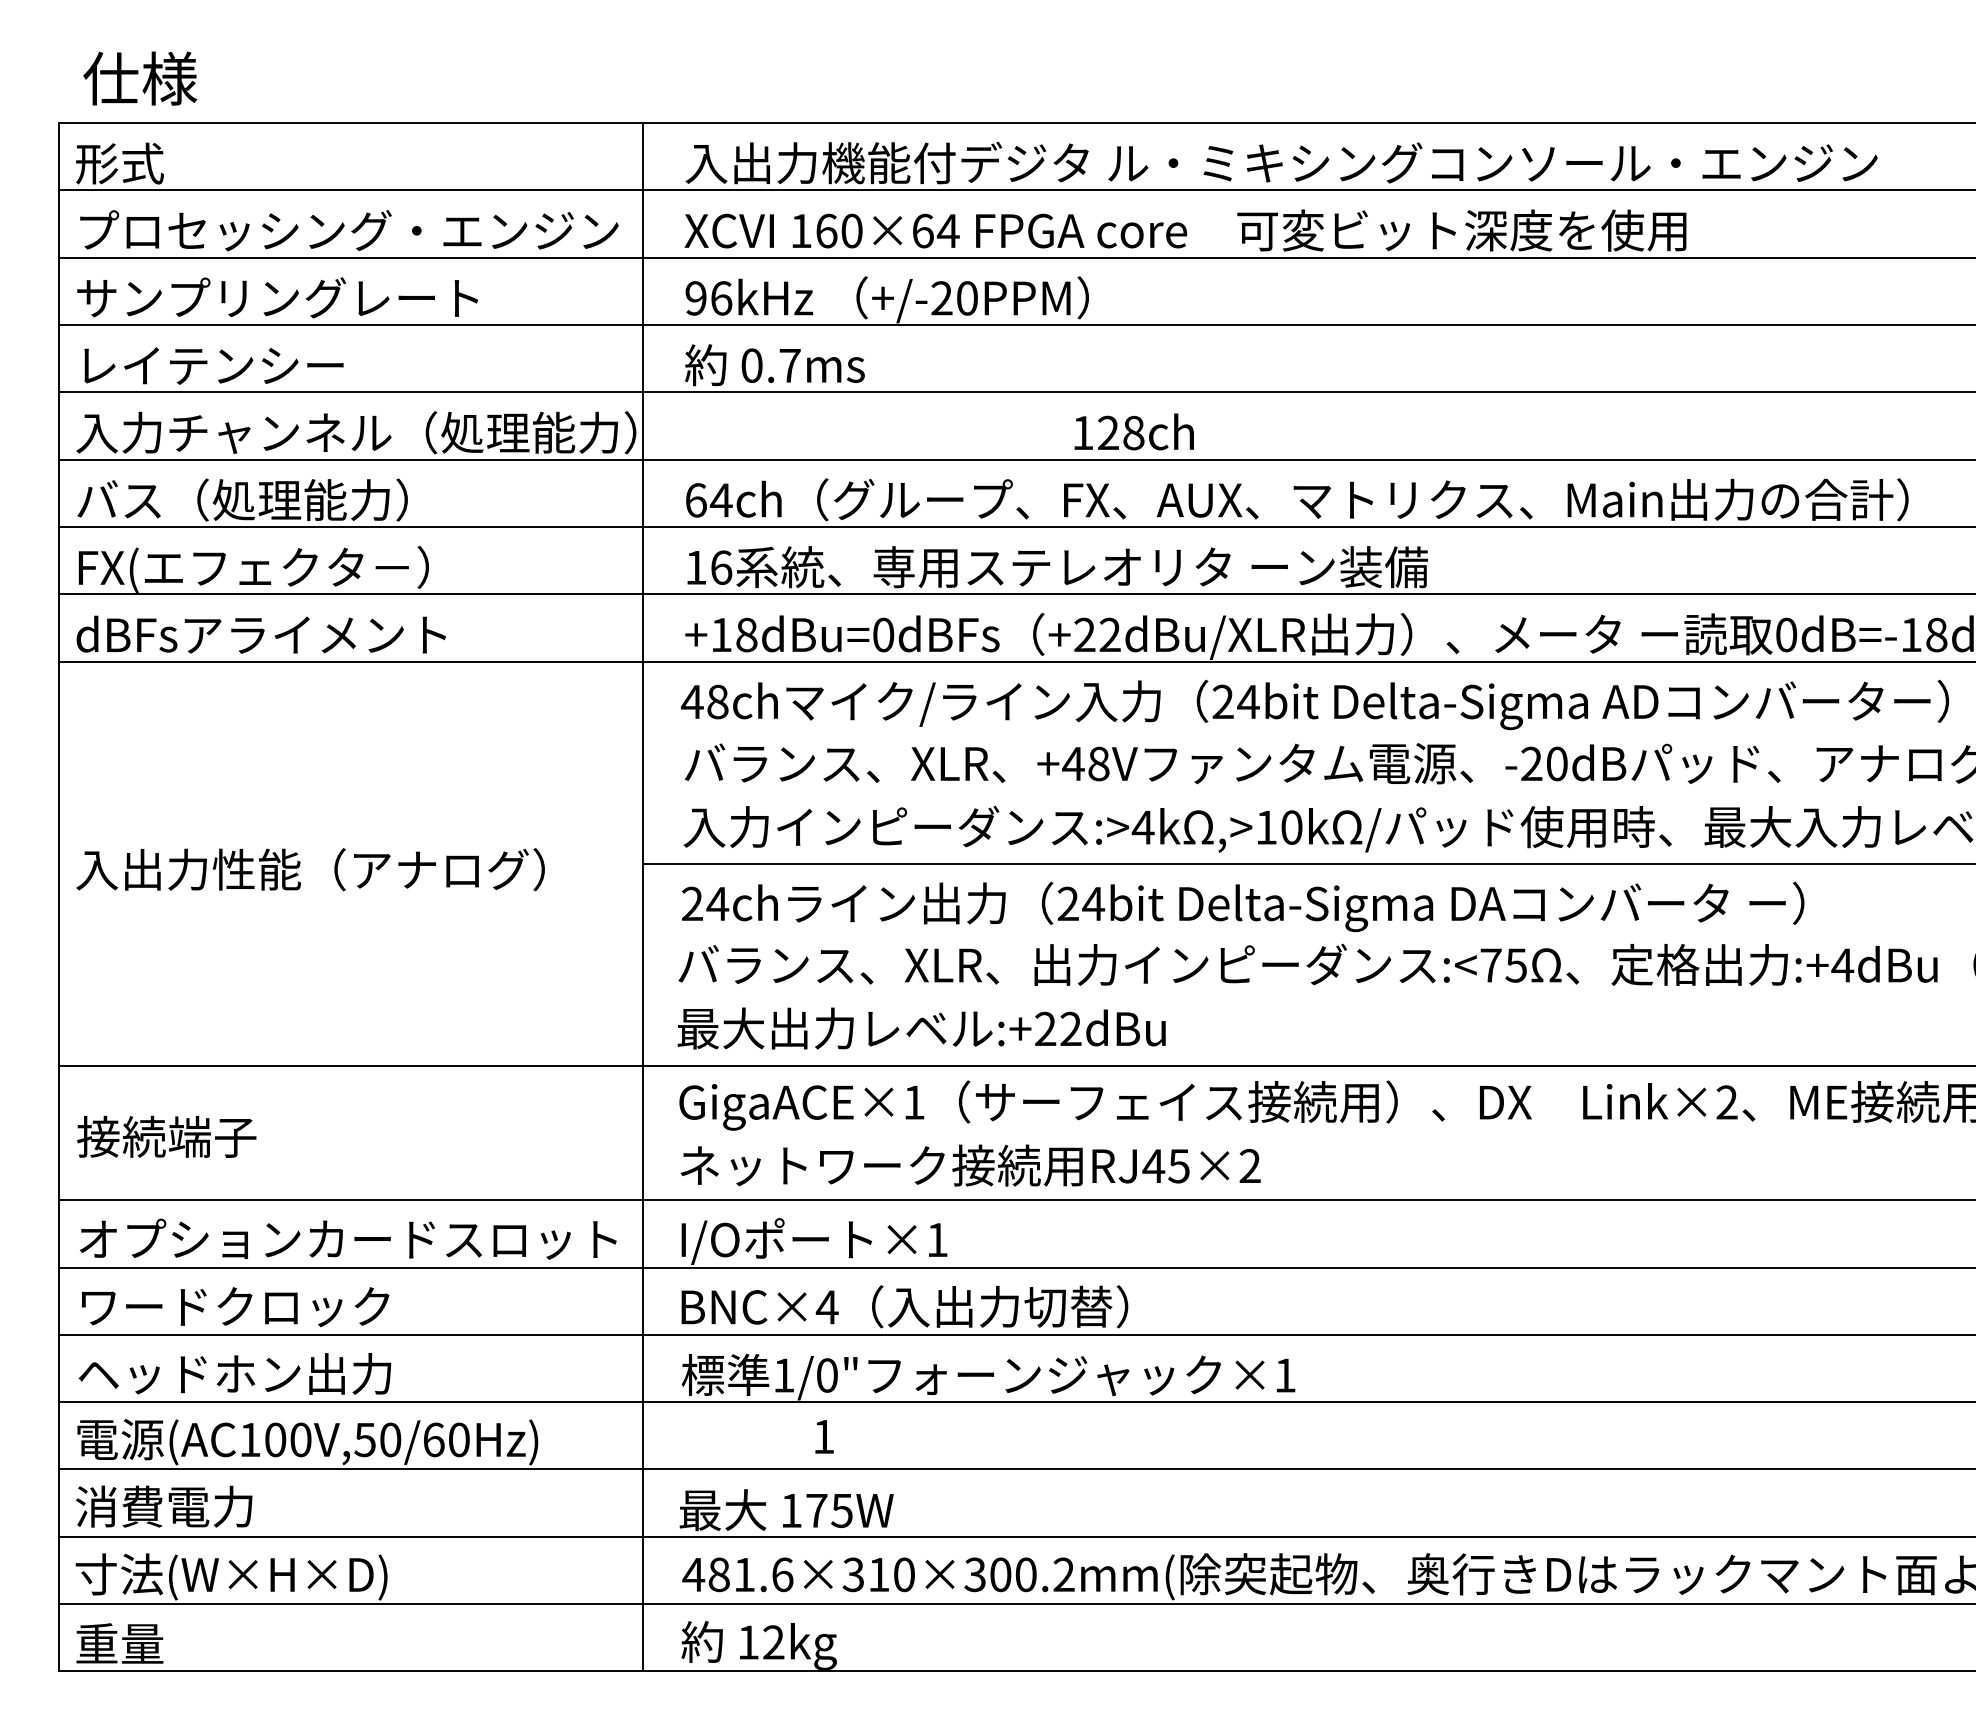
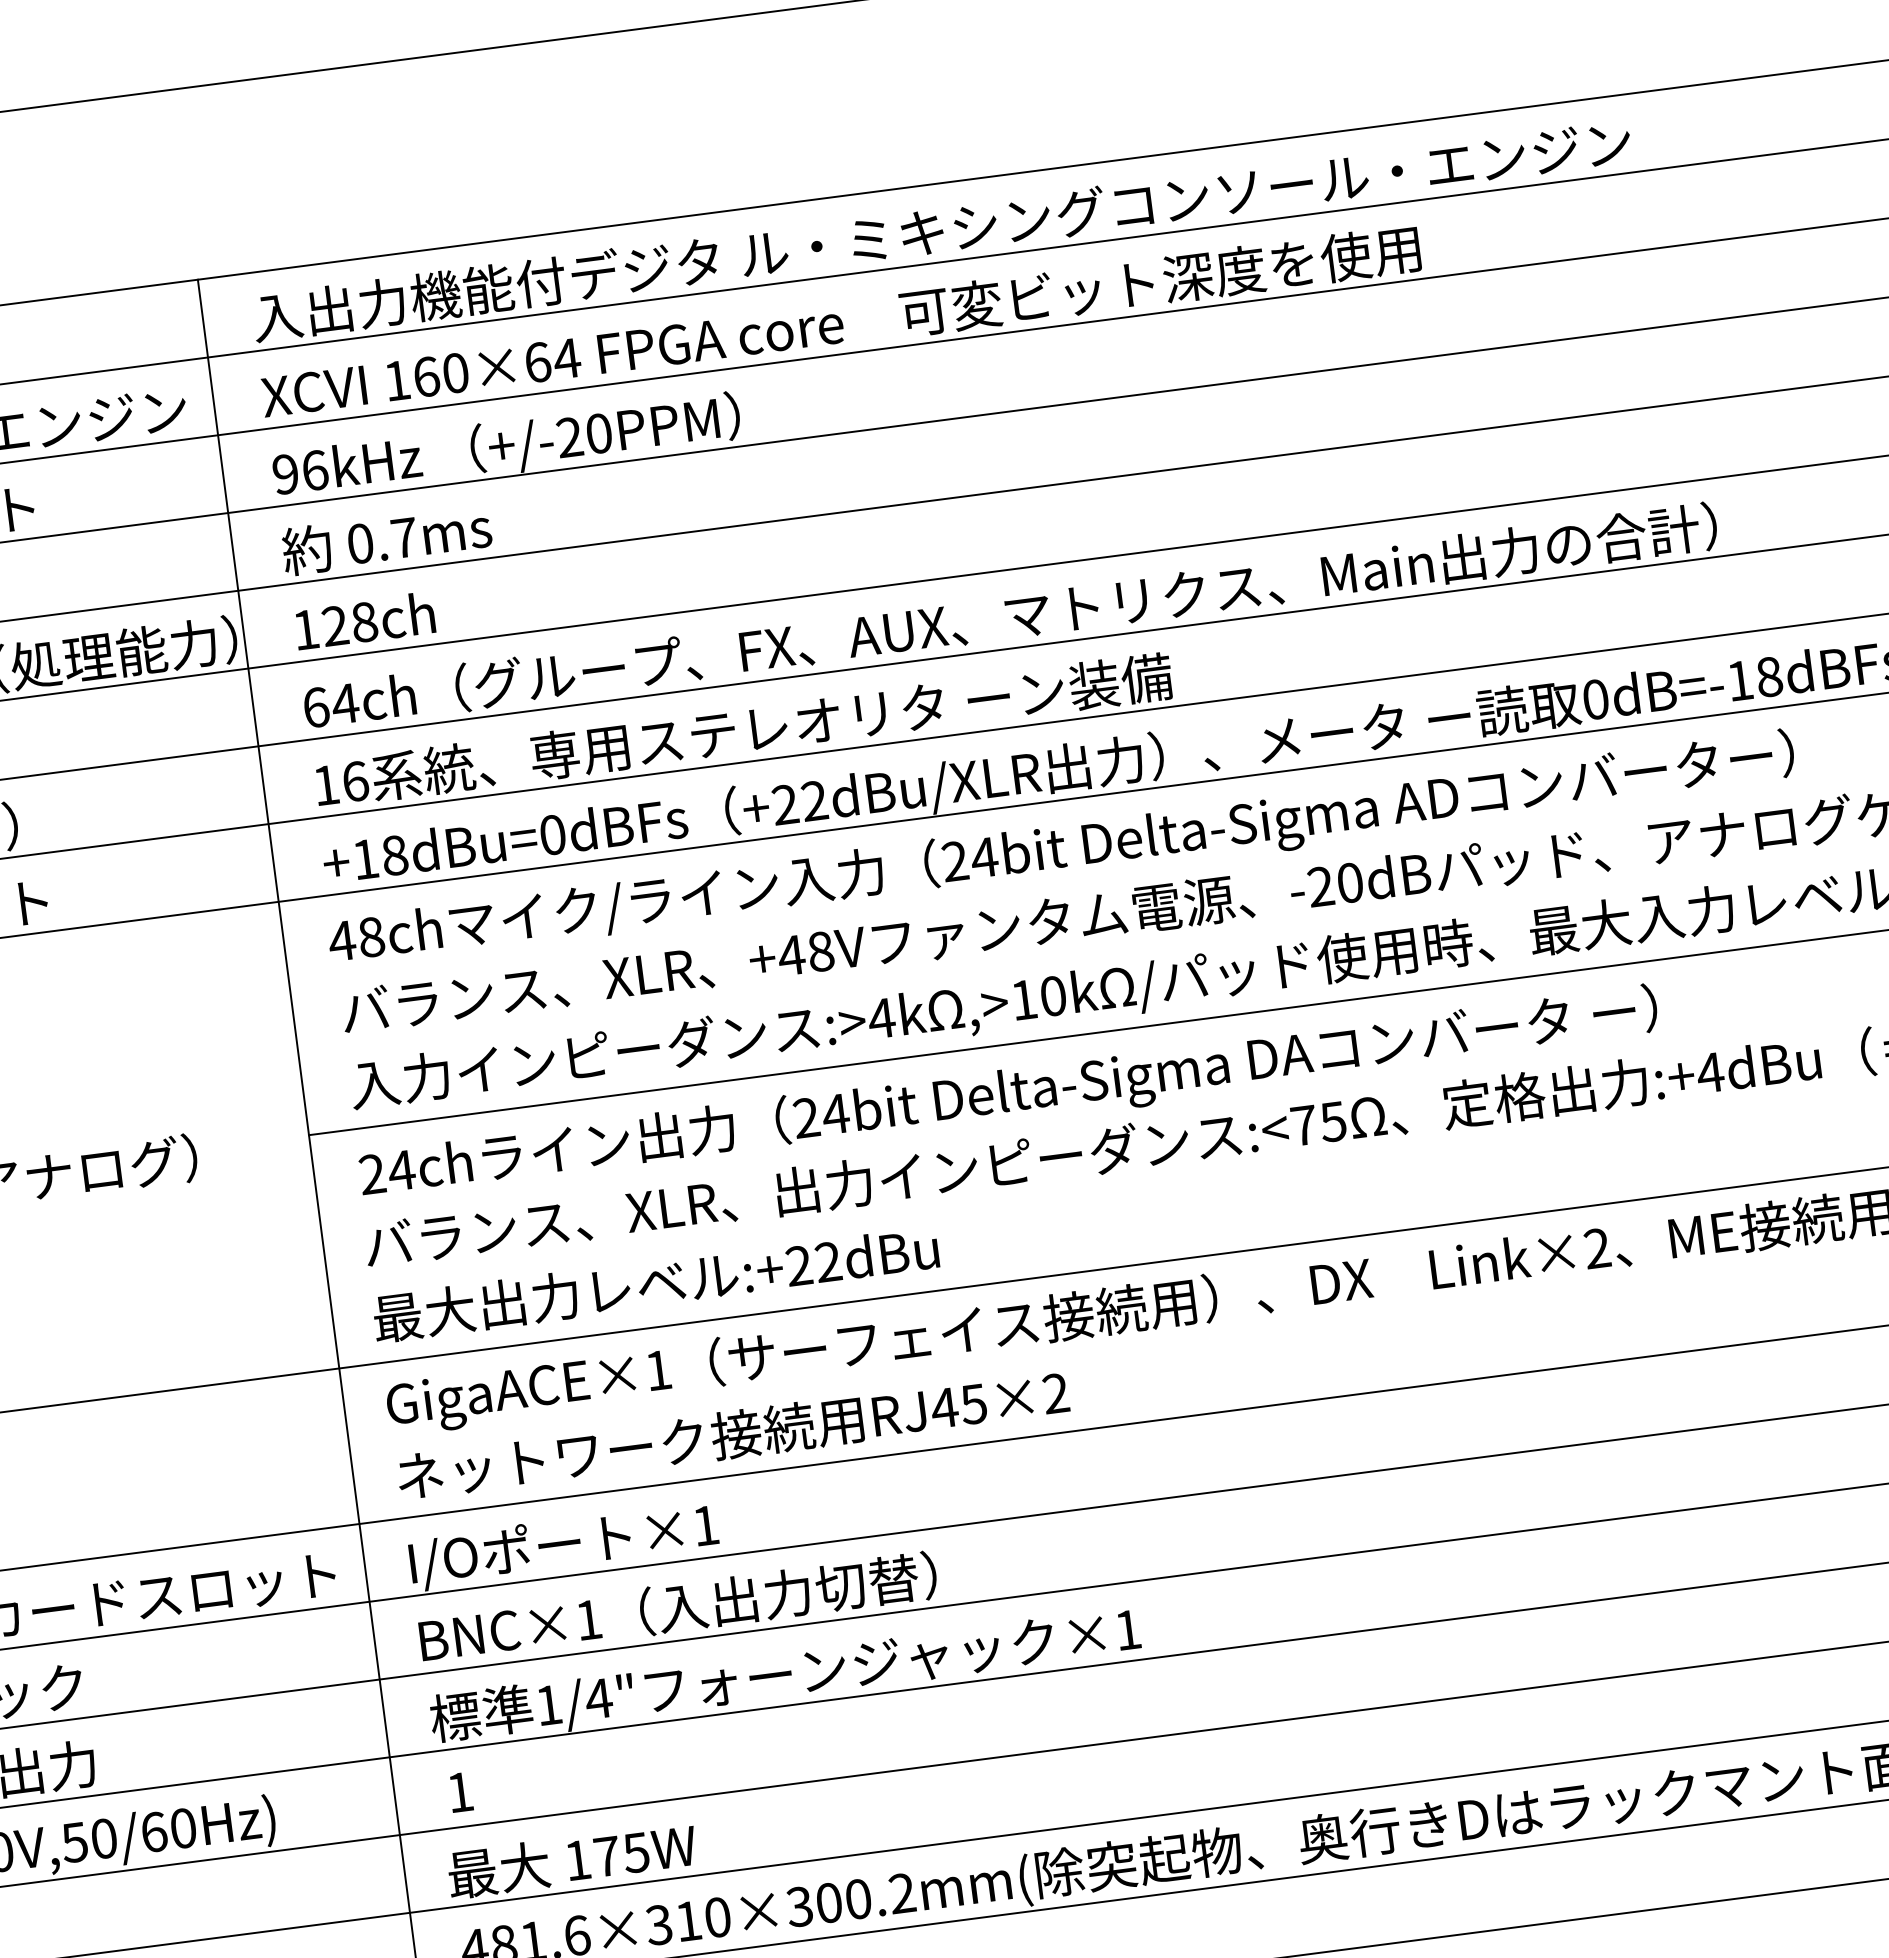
text: (1133, 431) -> (363, 620), moved
text: (826, 1307) -> (587, 1620), BNC×4 -> BNC×1
text: (826, 1375) -> (598, 1698), 1/0" -> 1/4"
text: (824, 1436) -> (460, 1791), moved

